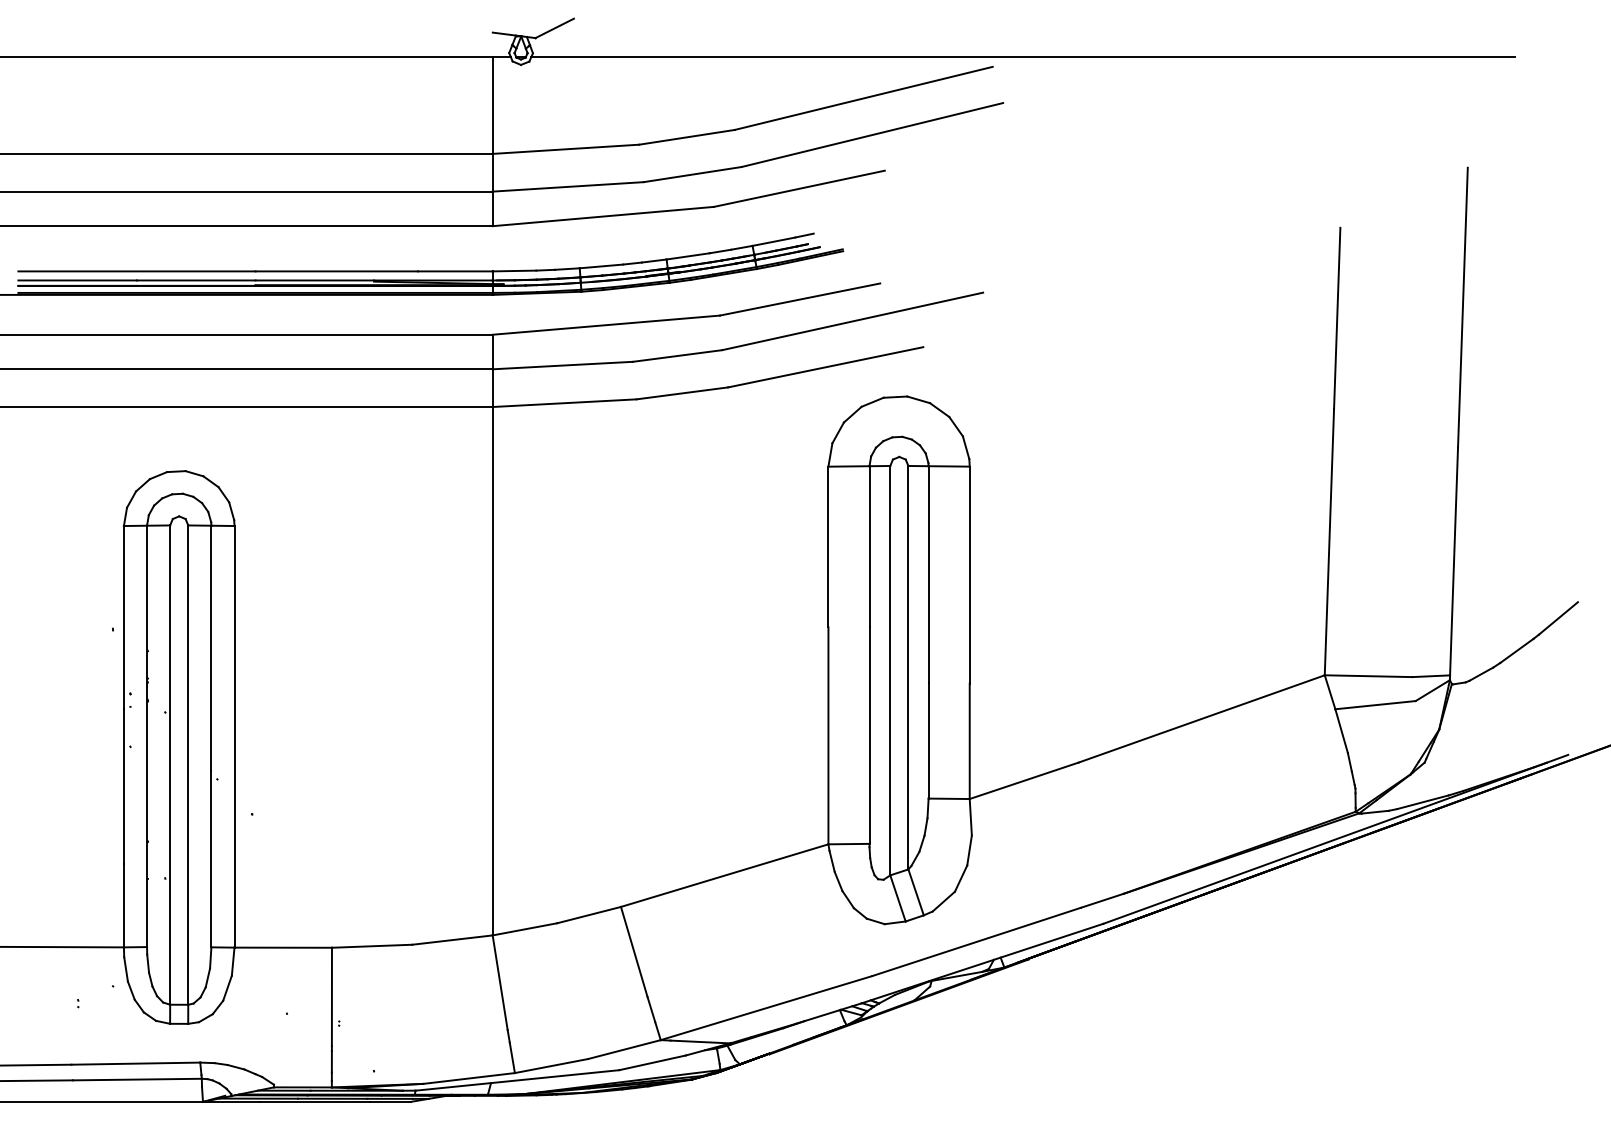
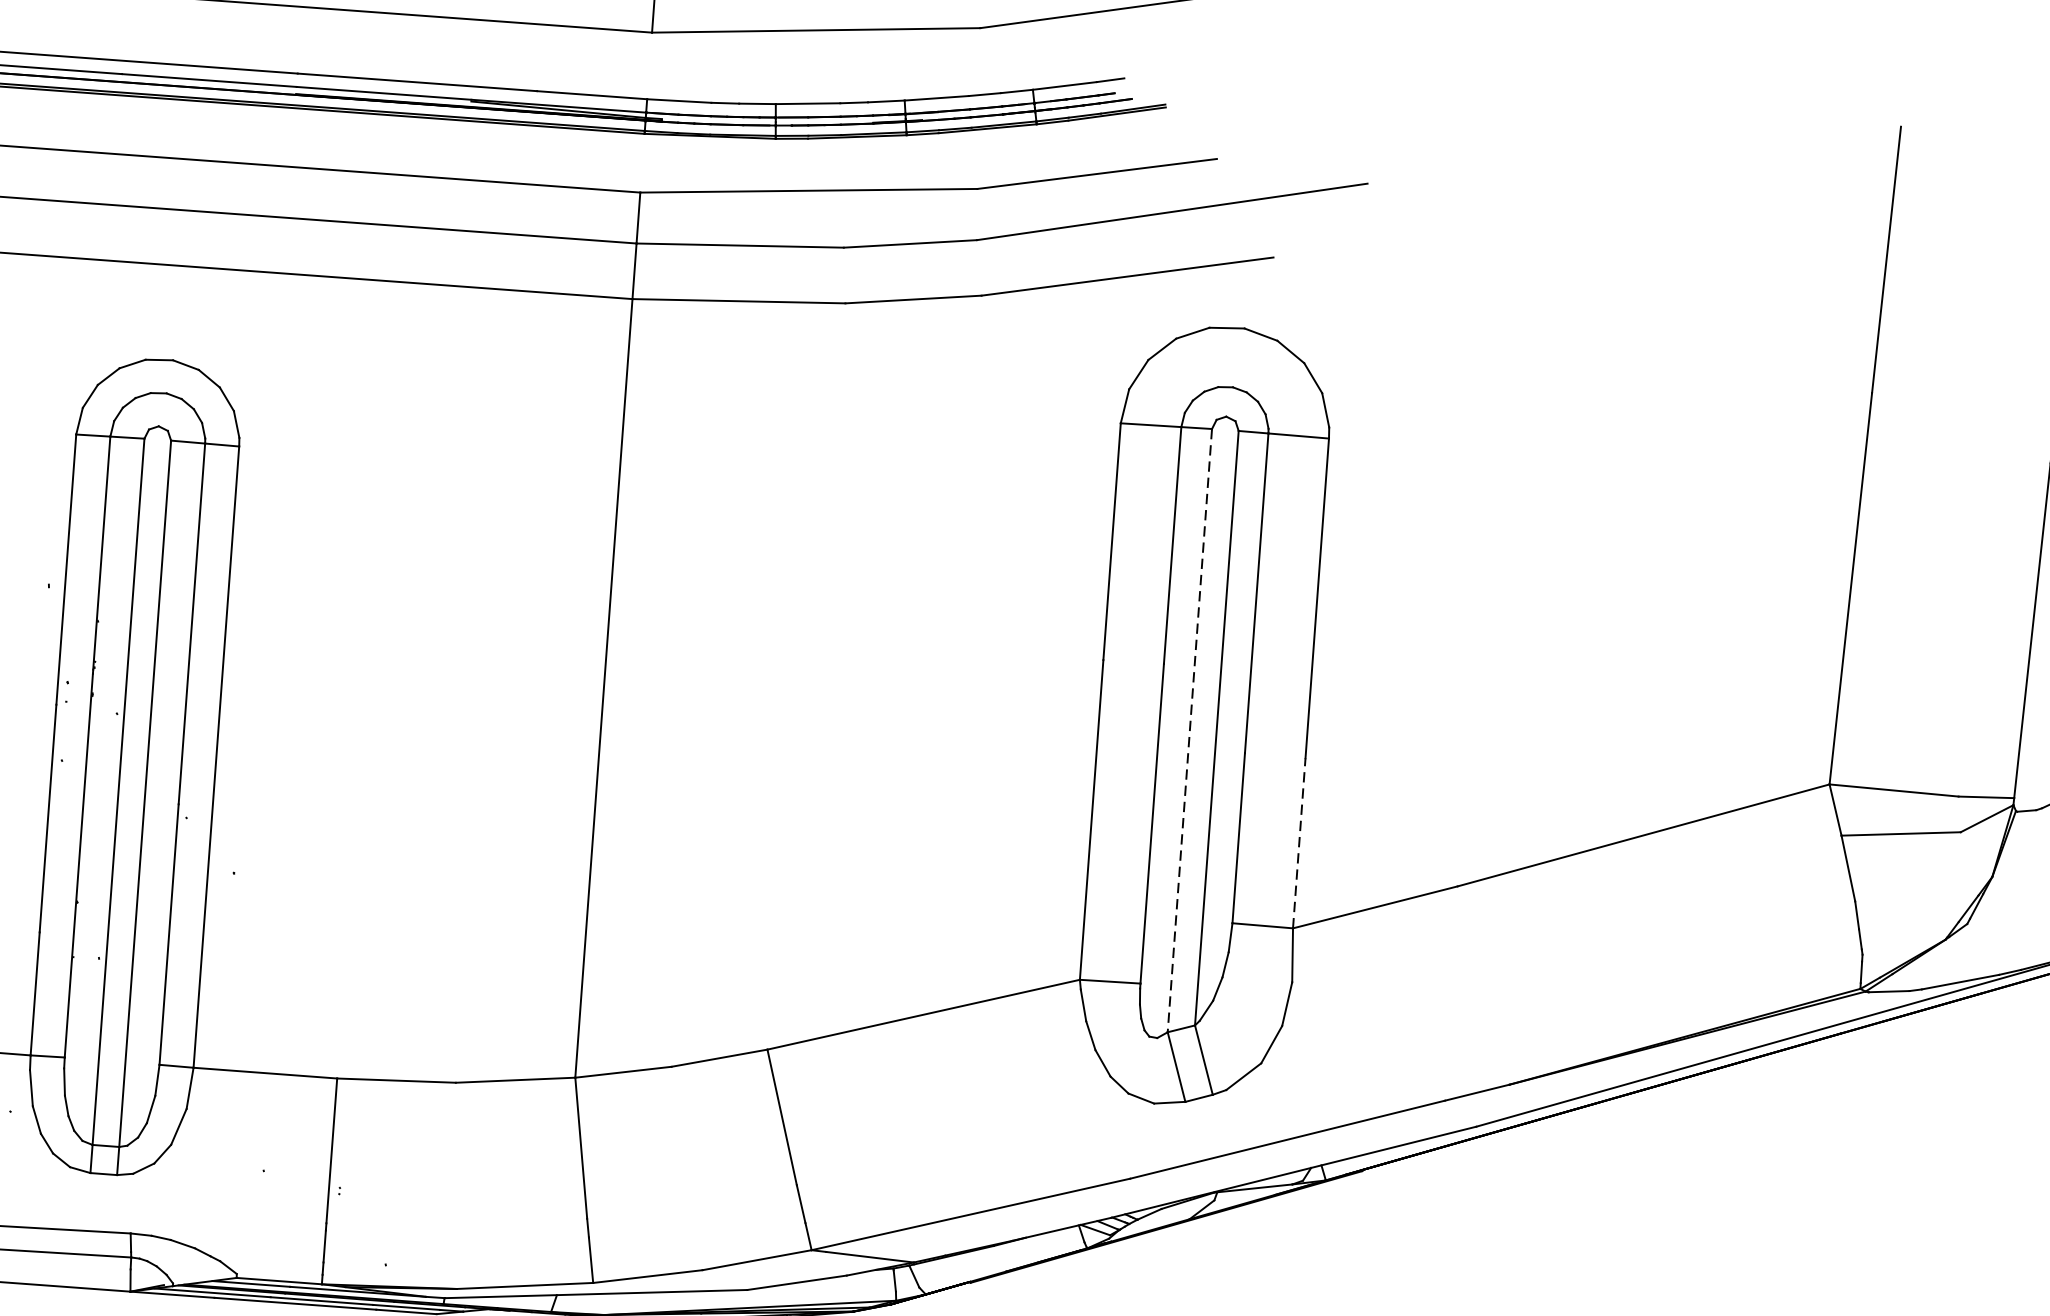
line: (890, 670) -> (1190, 730), solid -> dashed
line: (969, 741) -> (1298, 843), solid -> dashed

